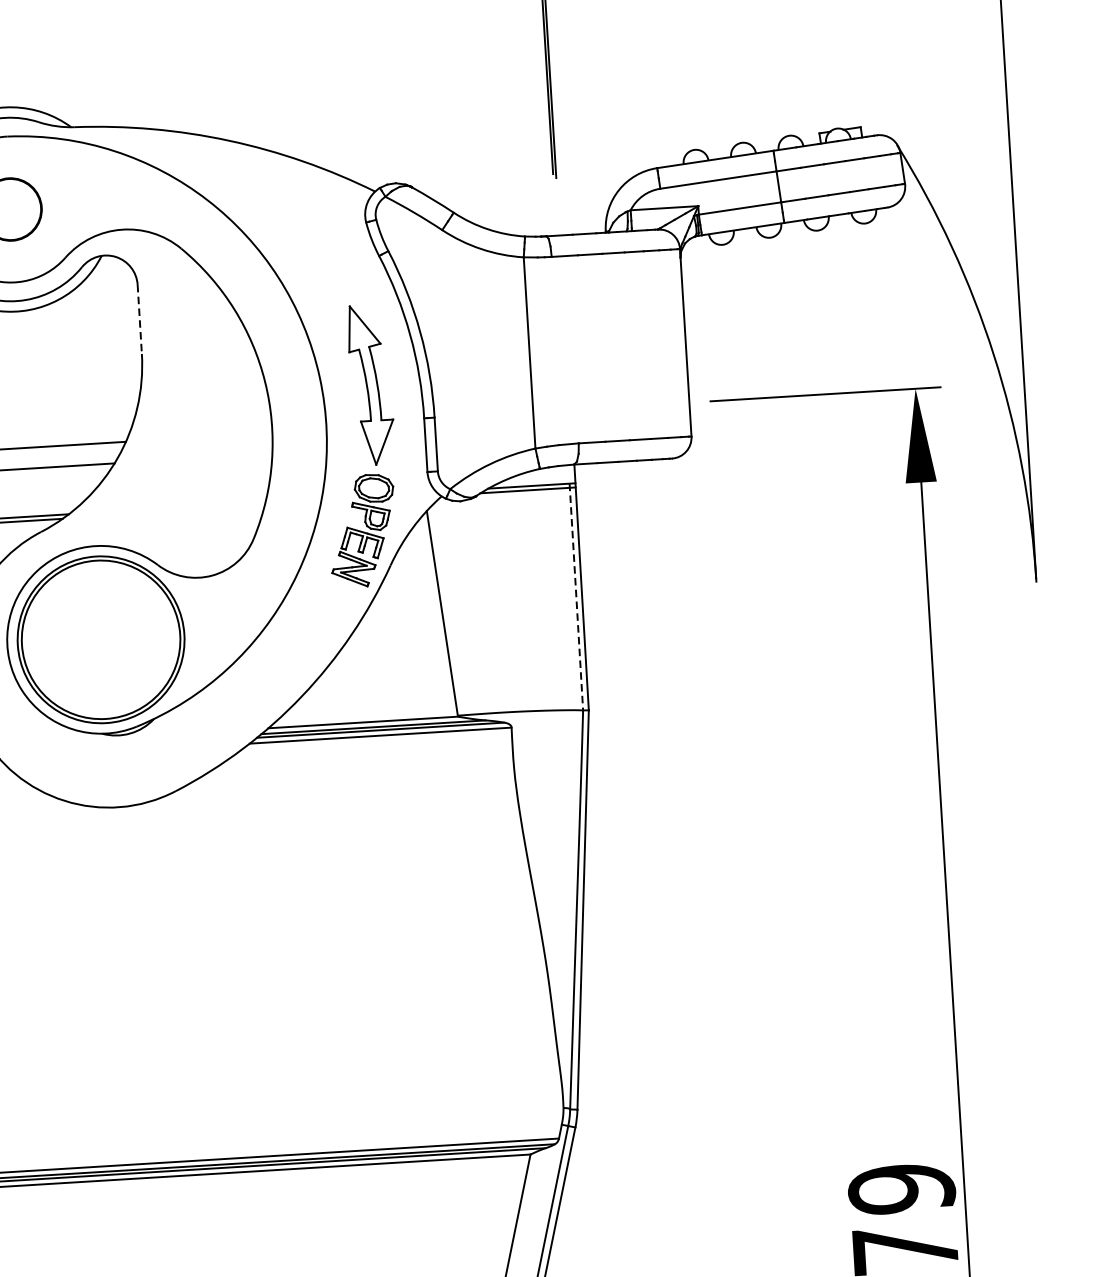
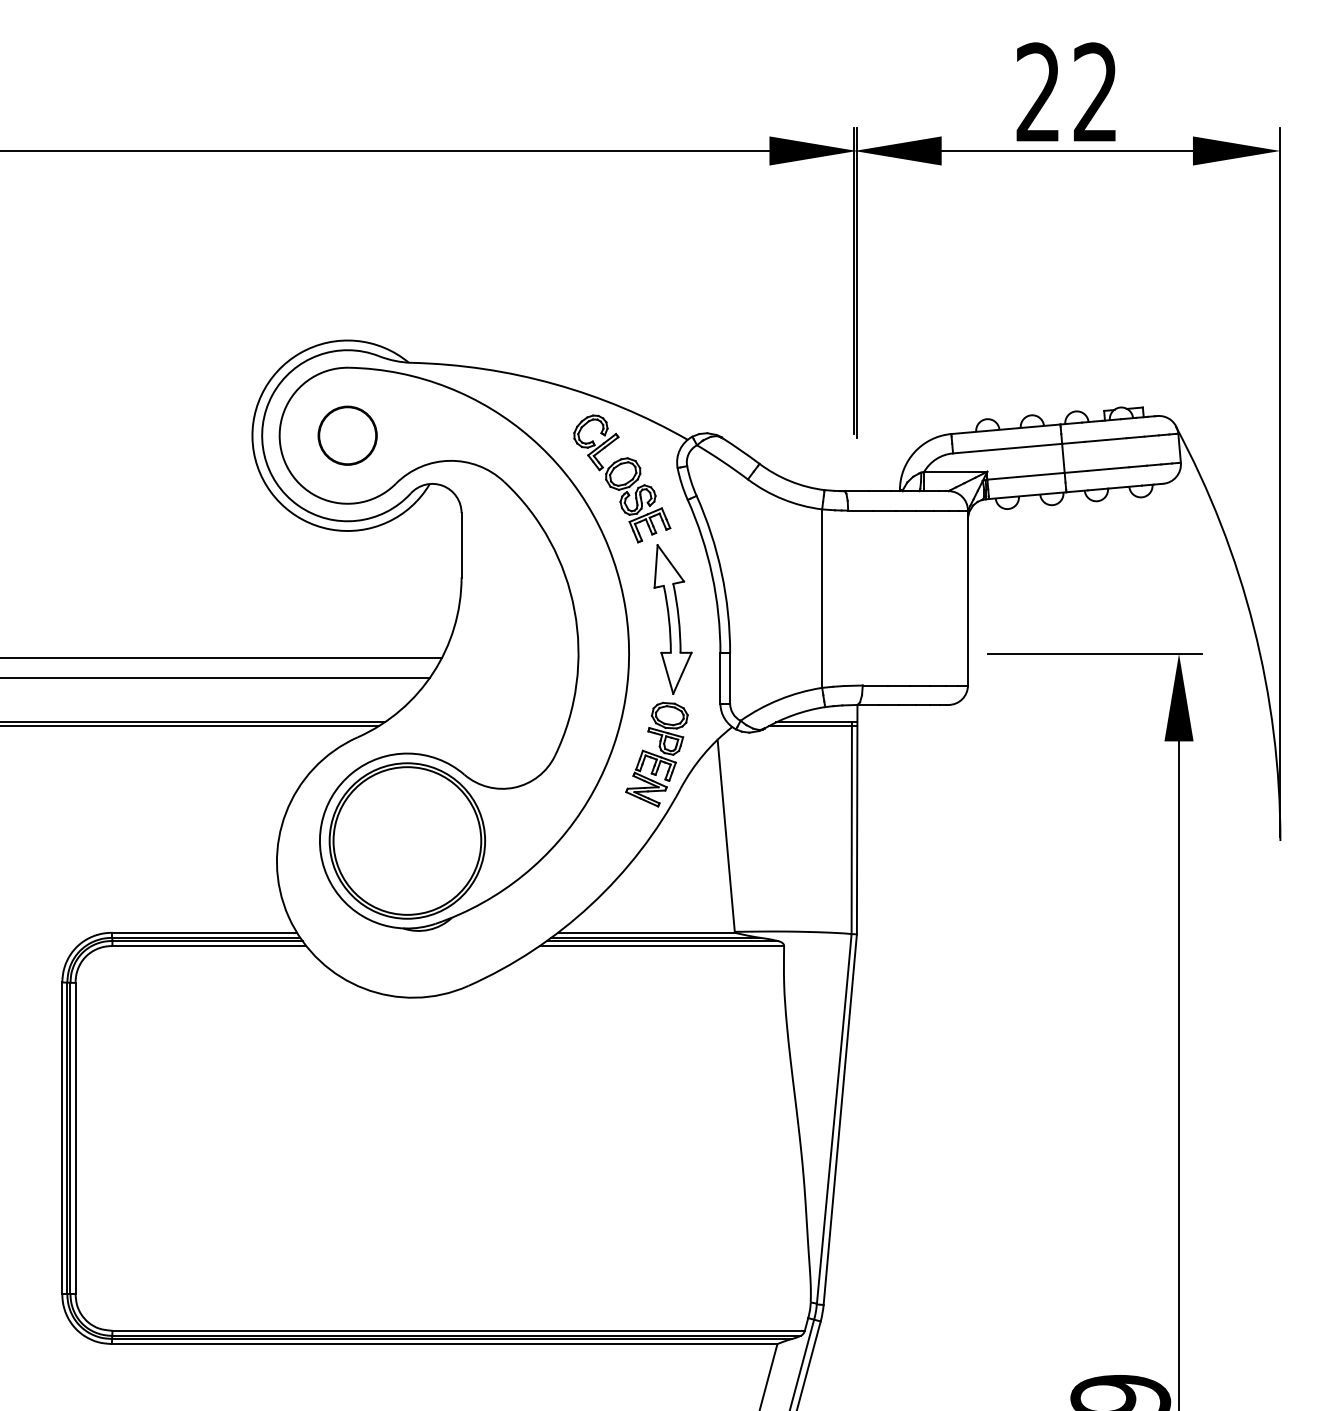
part: (307, 237) -> (622, 478), added
line: (139, 319) -> (461, 545), dashed -> solid
line: (576, 597) -> (851, 828), dashed -> solid

